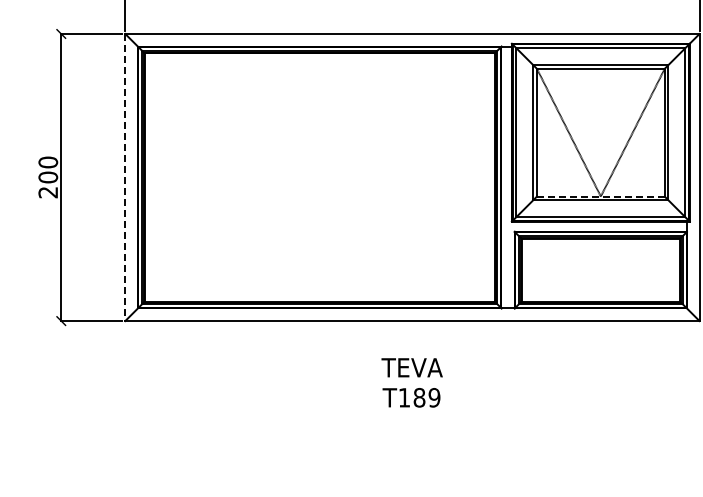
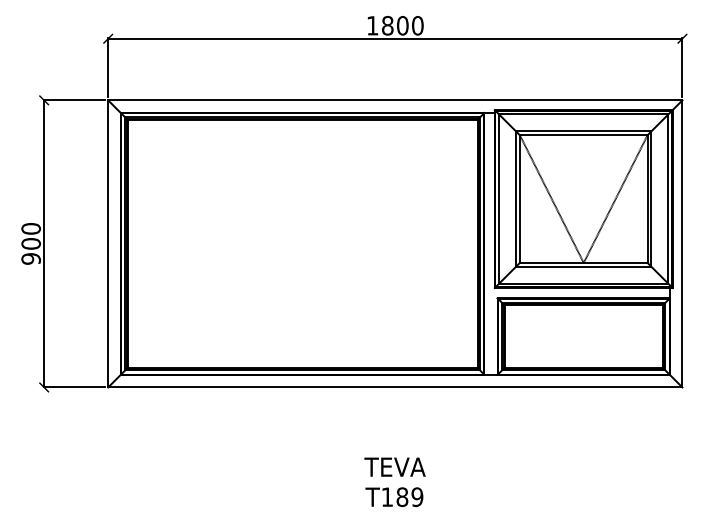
line: (125, 177) -> (108, 243), dashed -> solid
text: (48, 192) -> (31, 258), 200 -> 900
line: (600, 196) -> (583, 262), dashed -> solid
text: (411, 382) -> (394, 481), moved

